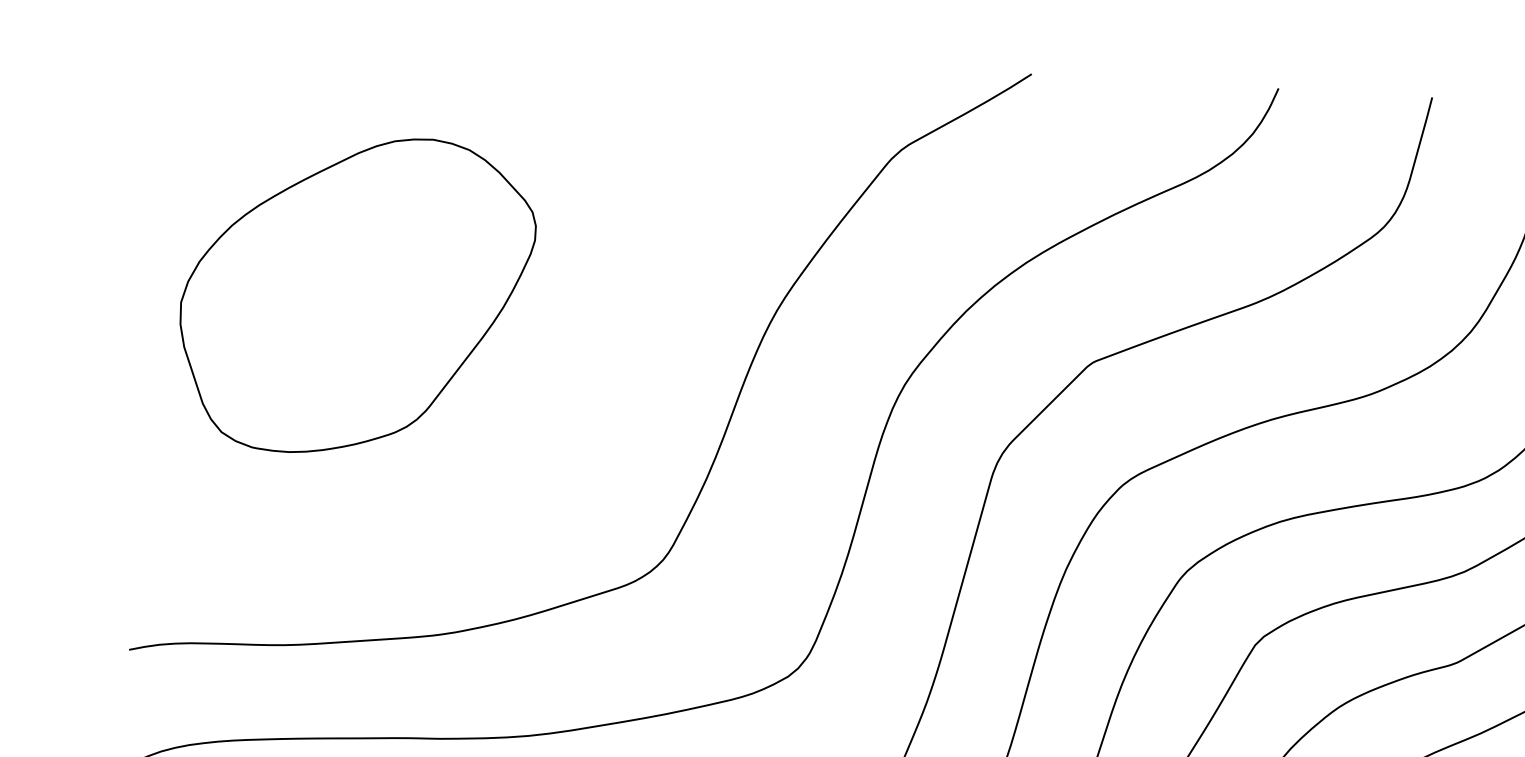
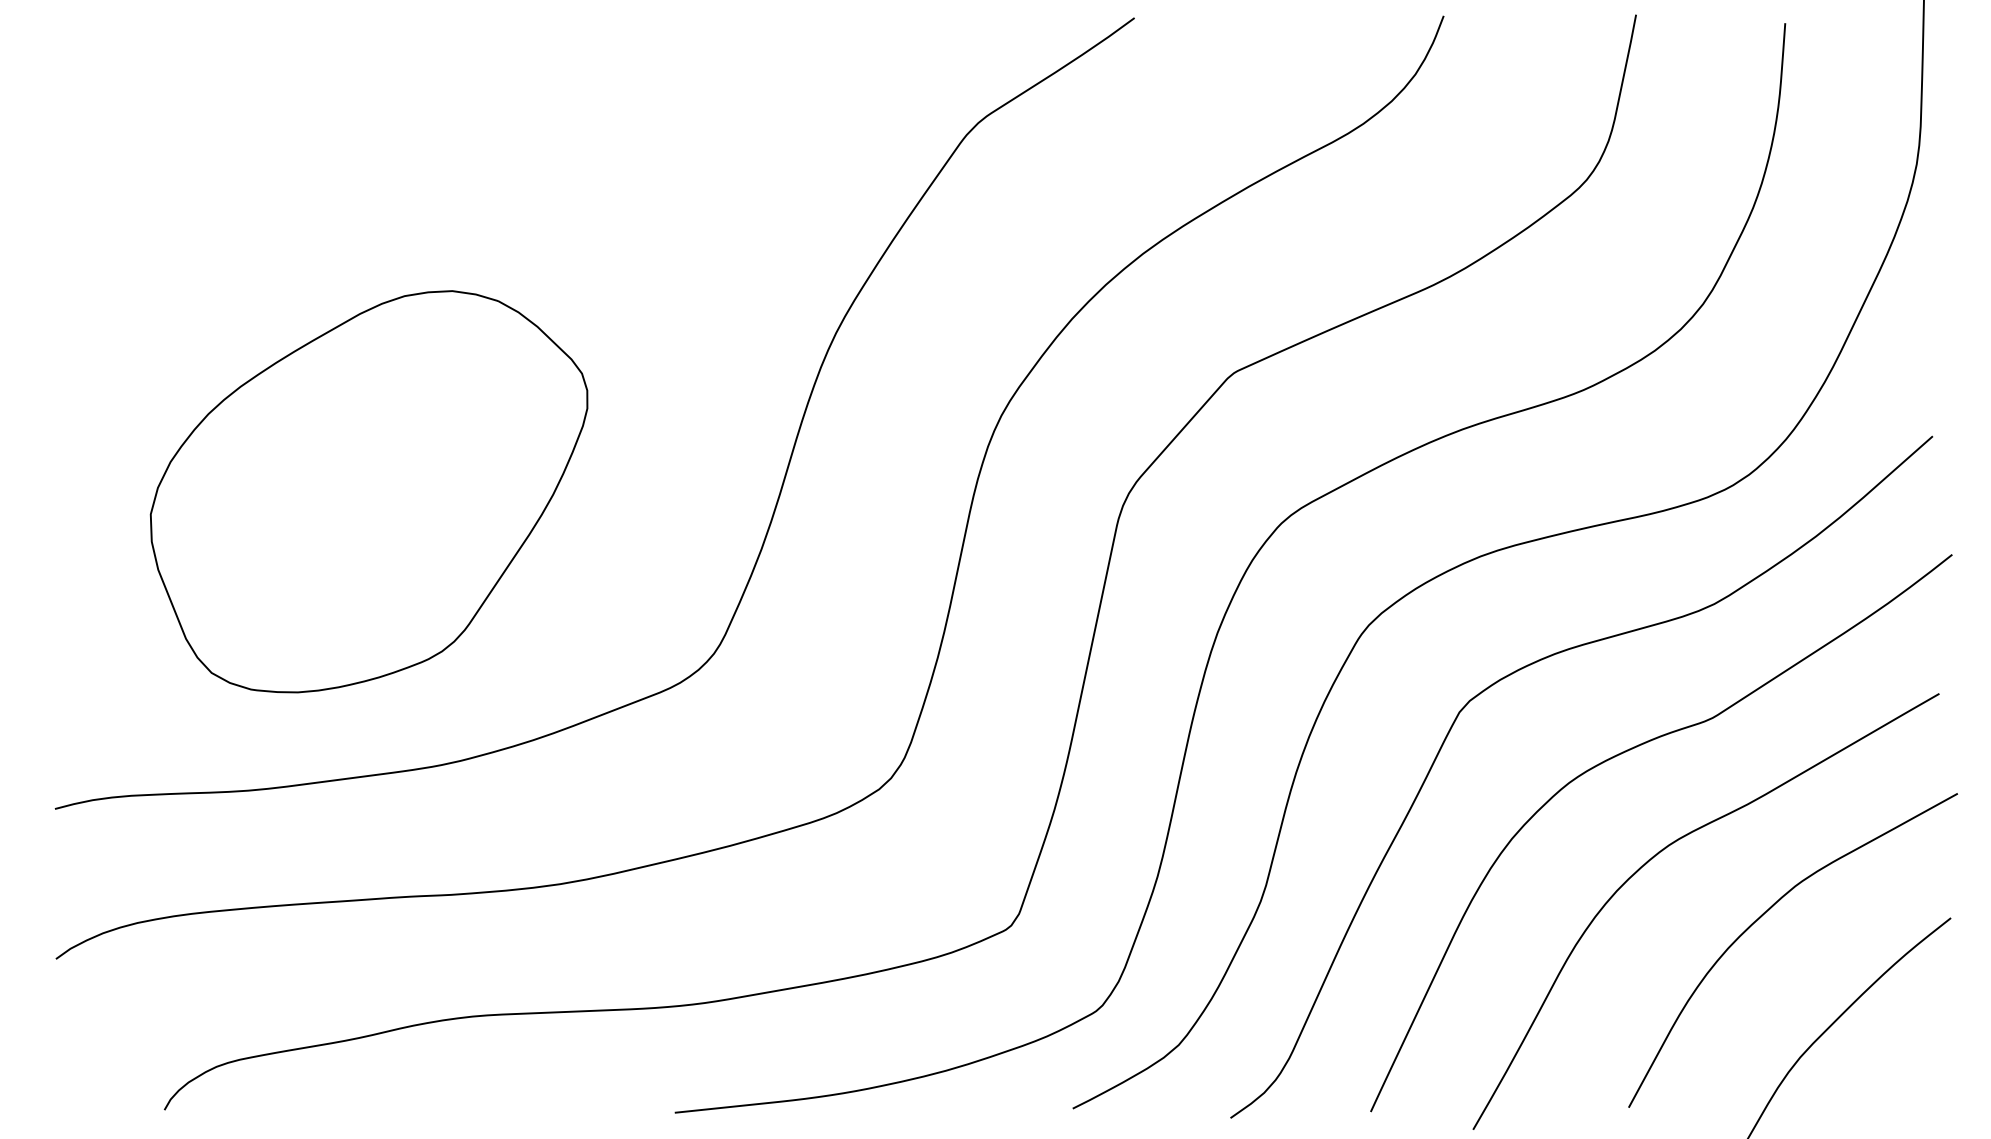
part: (356, 295) -> (368, 491), moved

